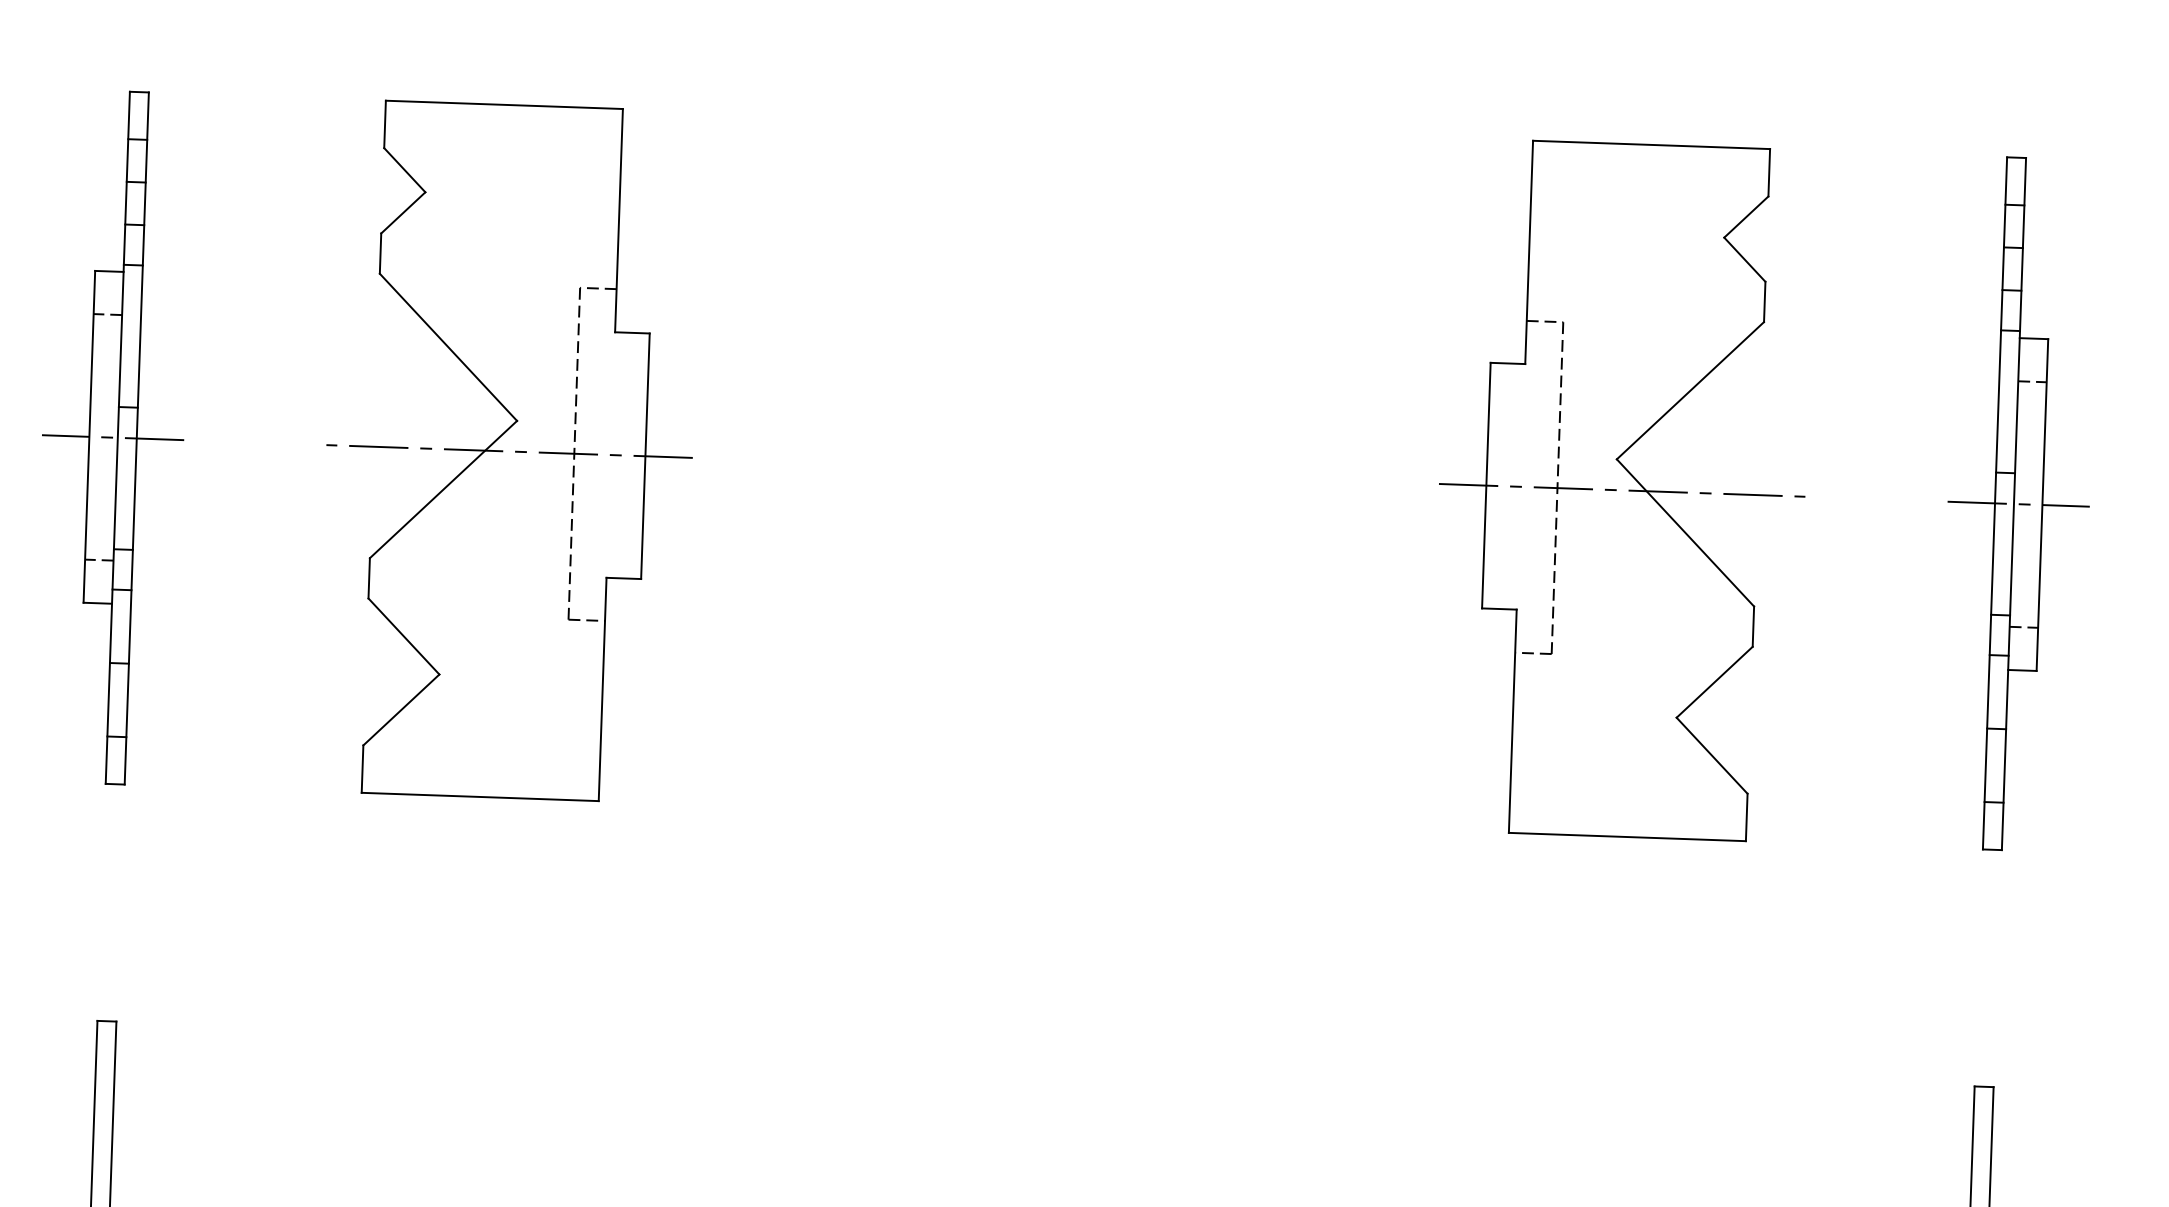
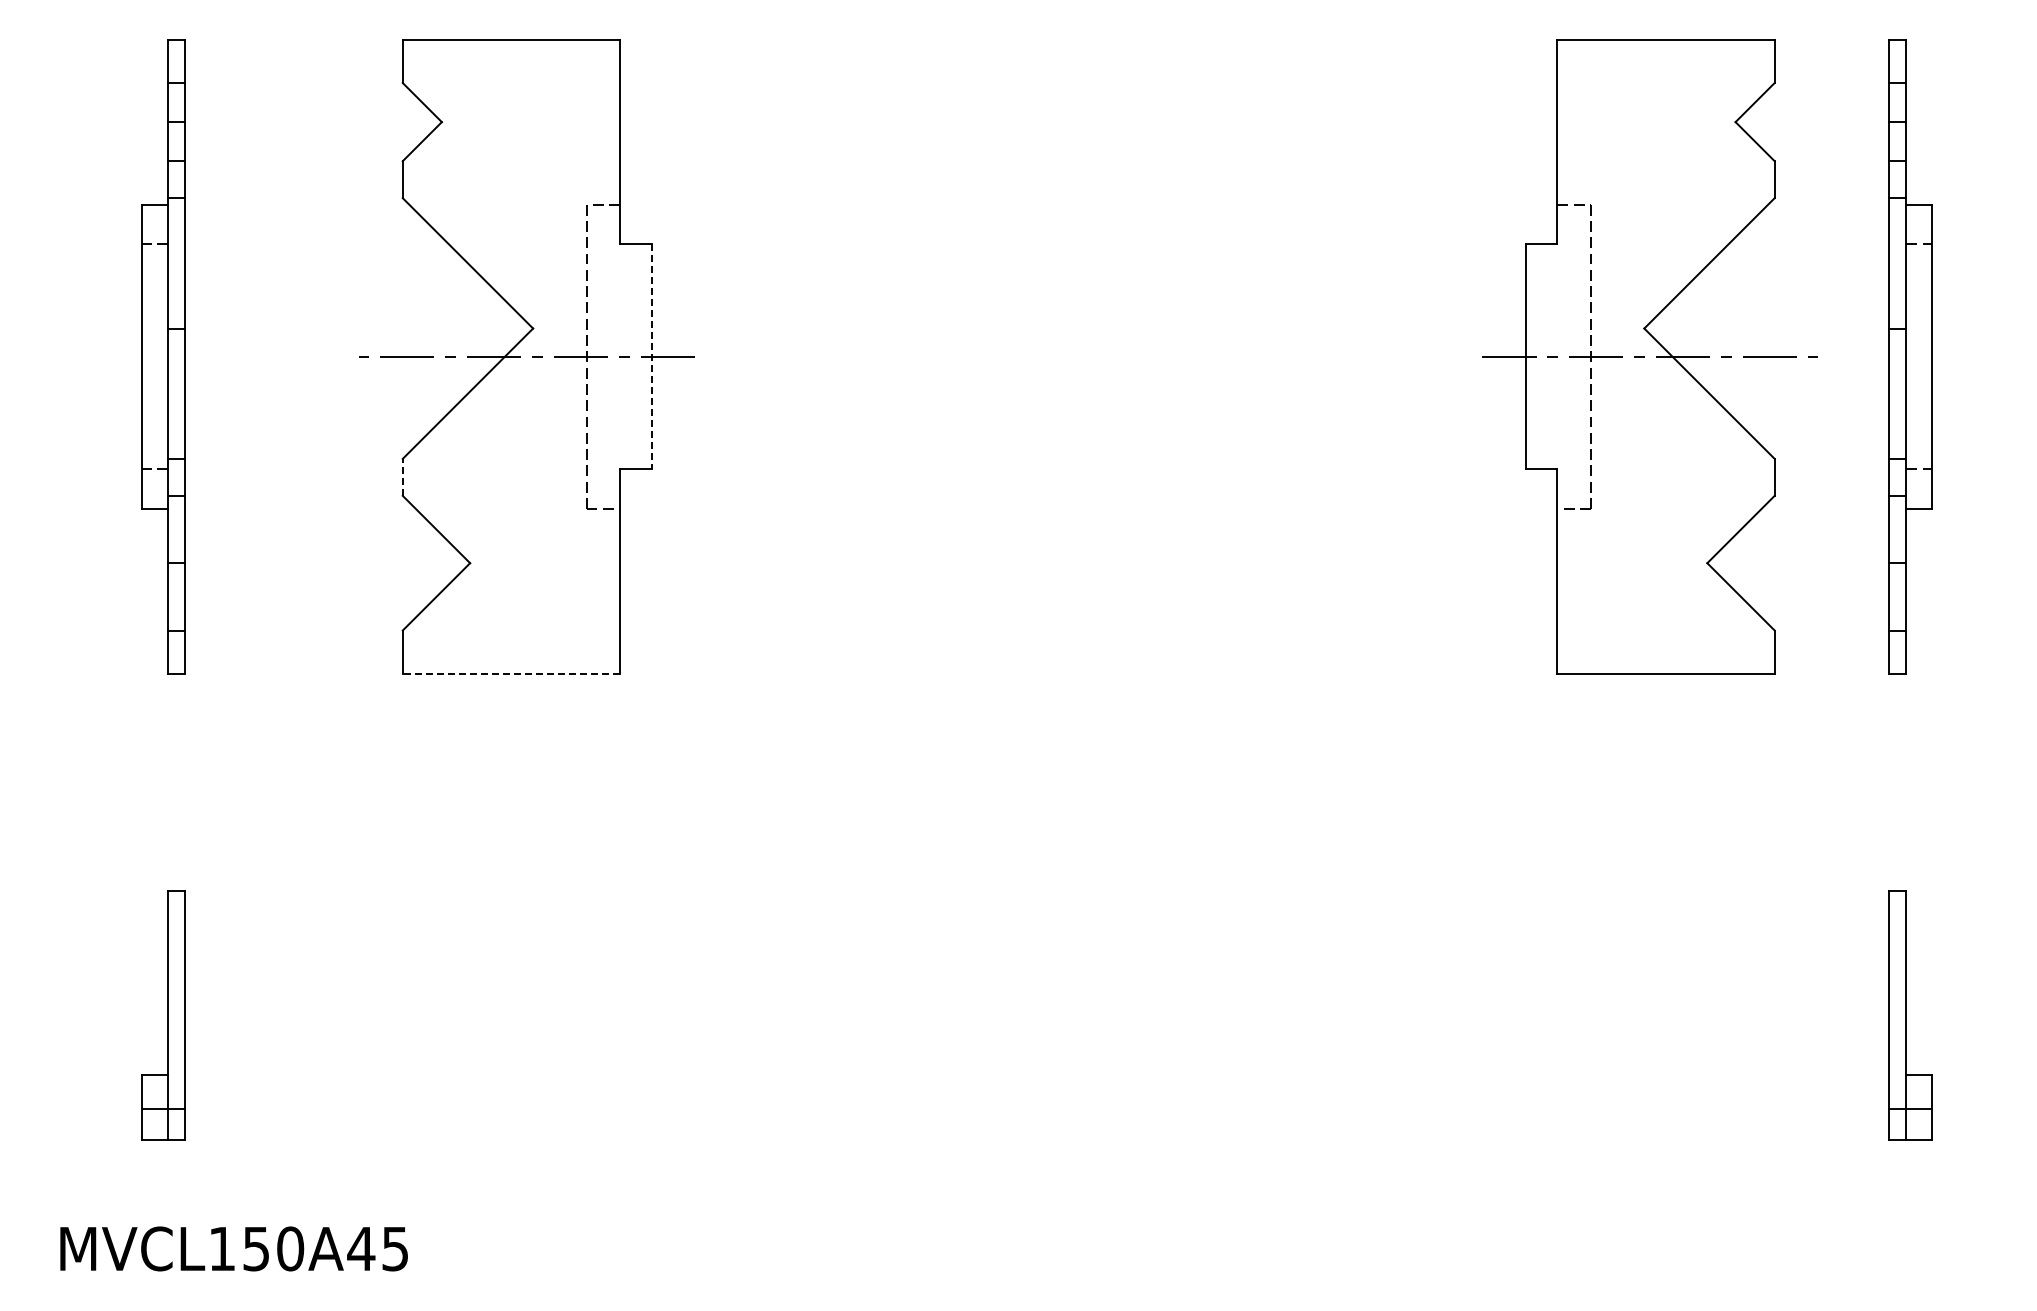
line: (112, 437) -> (163, 356), removed
line: (645, 455) -> (651, 356), solid -> dashed
part: (1621, 490) -> (1649, 356), moved
line: (2018, 503) -> (1910, 356), removed
line: (368, 577) -> (402, 476), solid -> dashed
line: (480, 797) -> (511, 674), solid -> dashed

